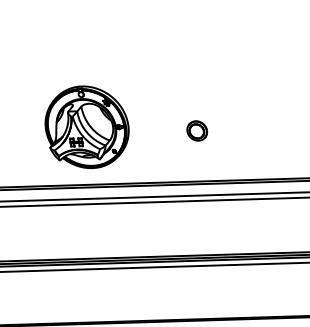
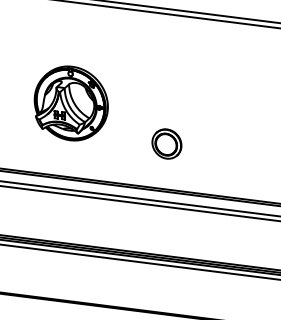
part: (86, 127) -> (70, 103), moved
part: (196, 130) -> (166, 143), size x1.67

